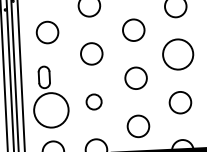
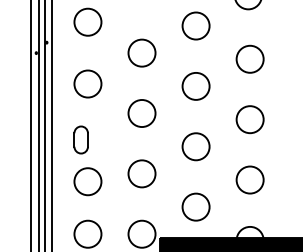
circle: (177, 54) -> (249, 119), size x0.71
circle: (93, 101) -> (141, 173), size x1.43
circle: (51, 110) -> (87, 181), size x0.62

